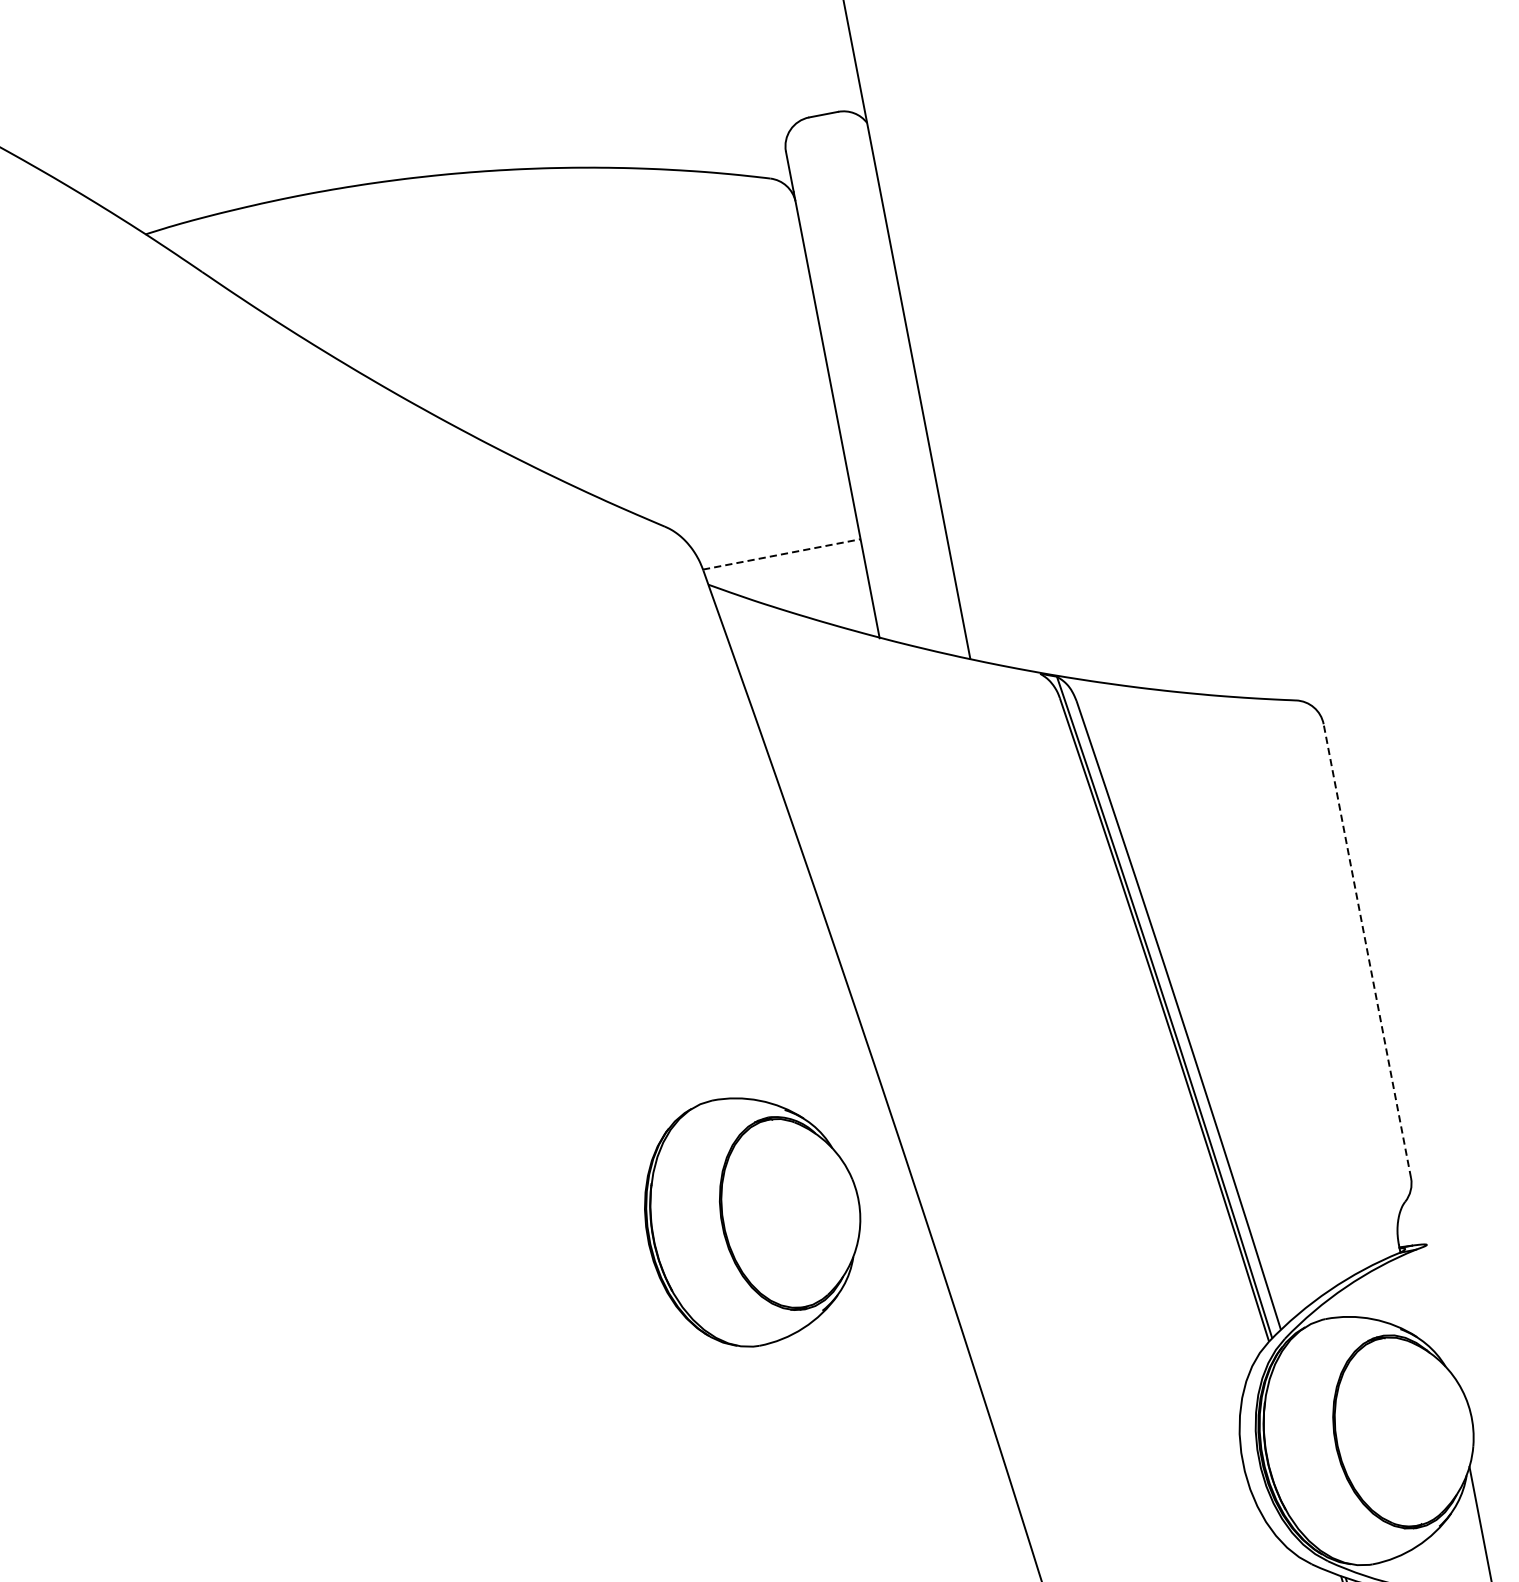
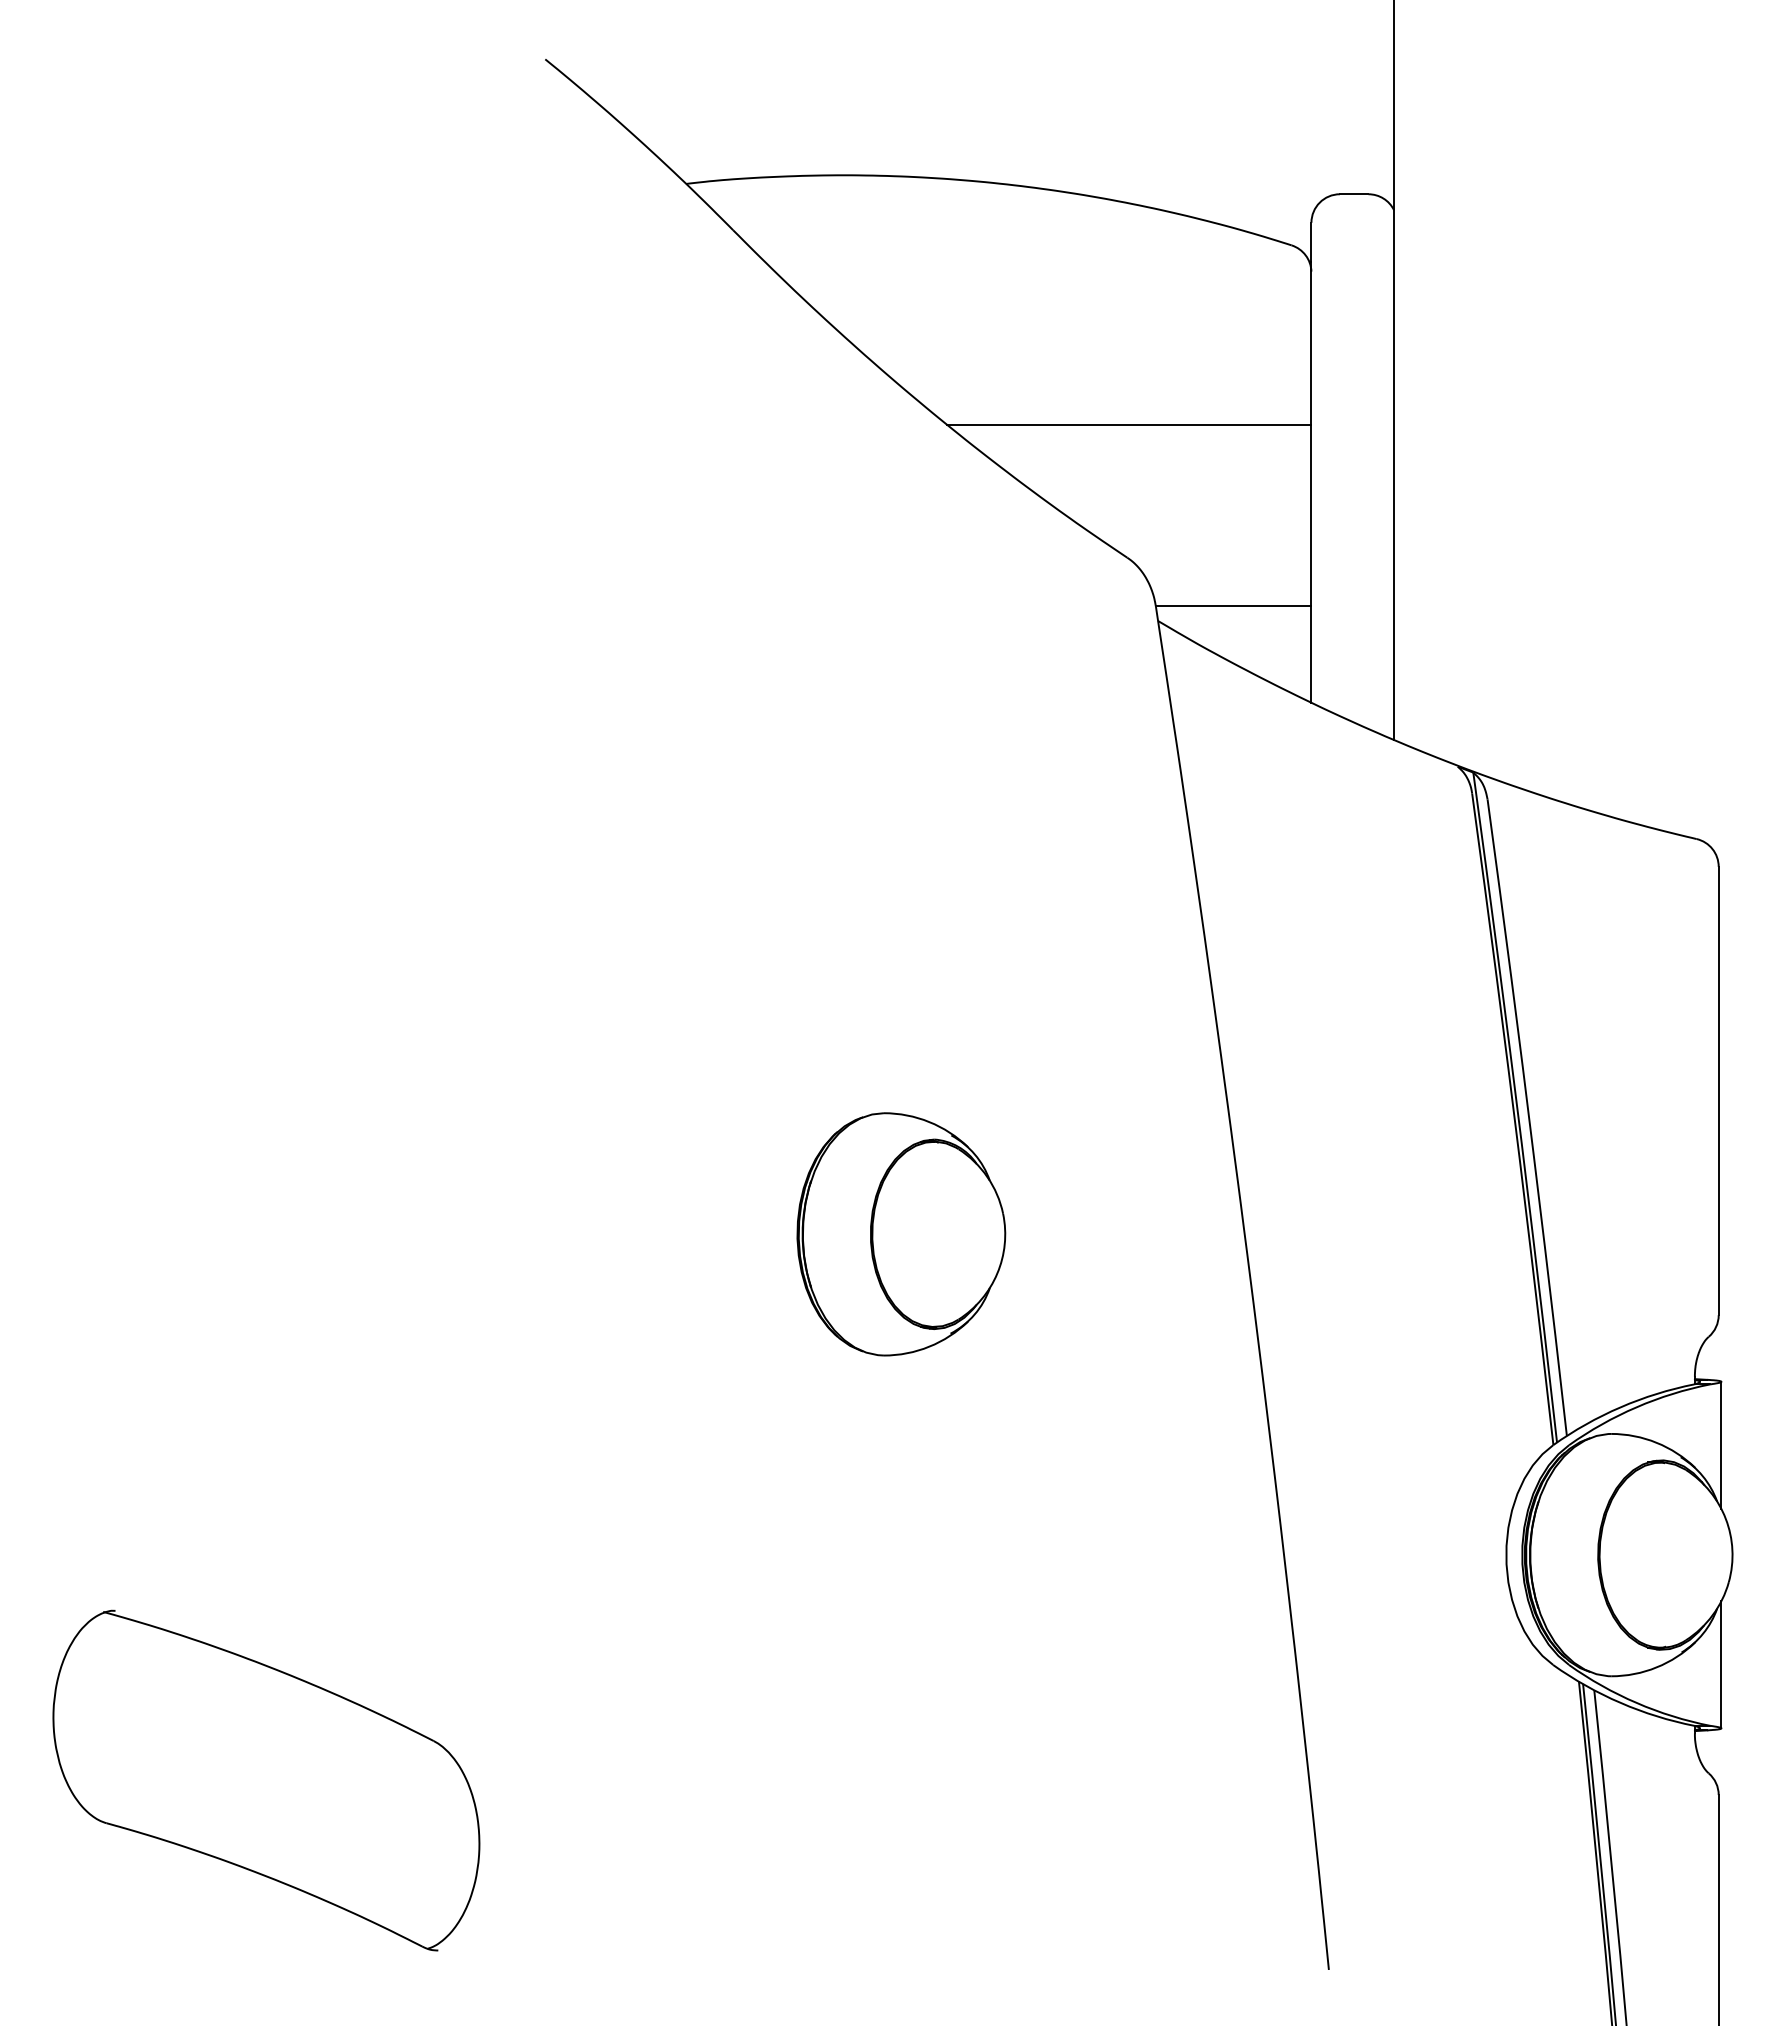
line: (641, 391) -> (1129, 424), added
line: (781, 554) -> (1233, 605), dashed -> solid
line: (1367, 950) -> (1718, 1090), dashed -> solid
part: (753, 1219) -> (901, 1234), moved
line: (1439, 1308) -> (1721, 1444), added

